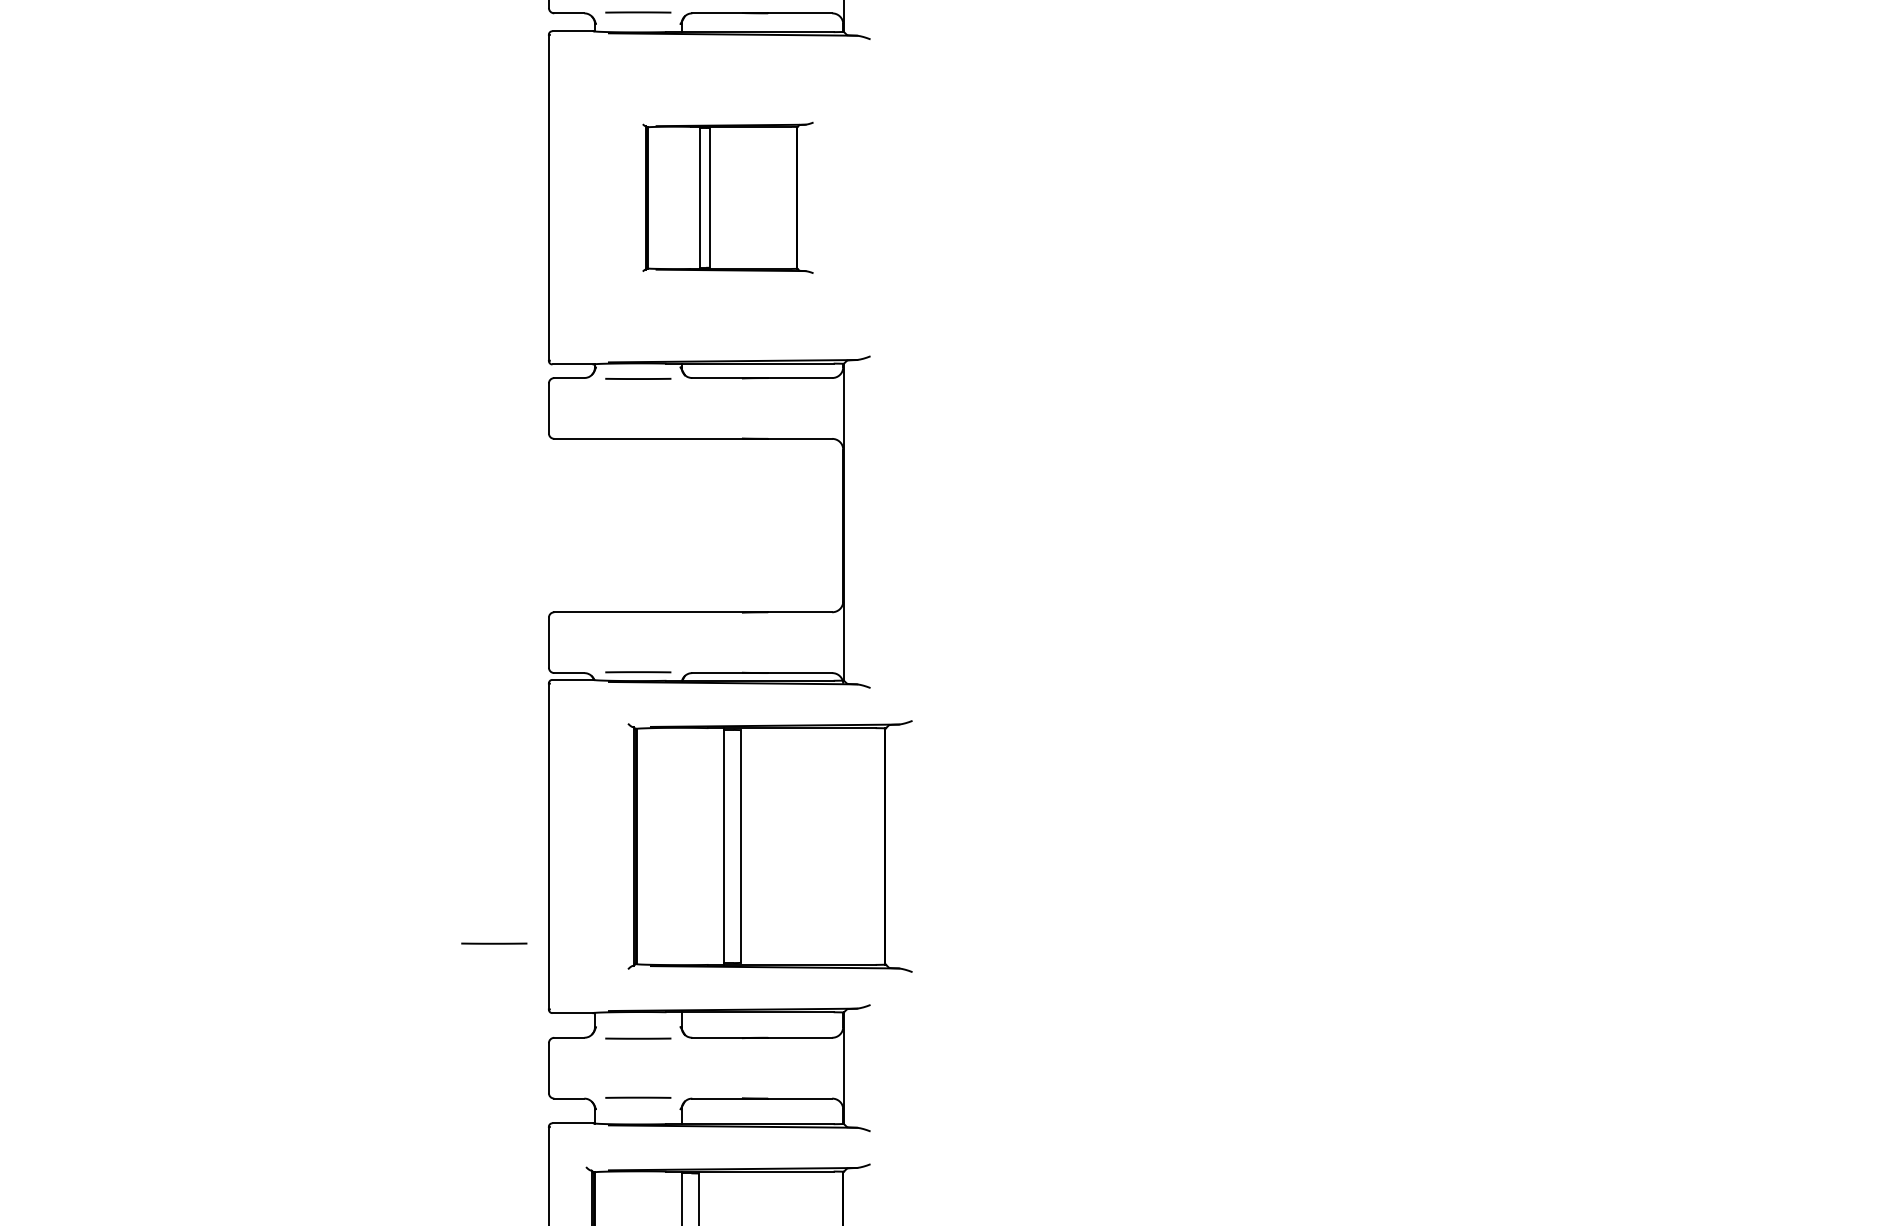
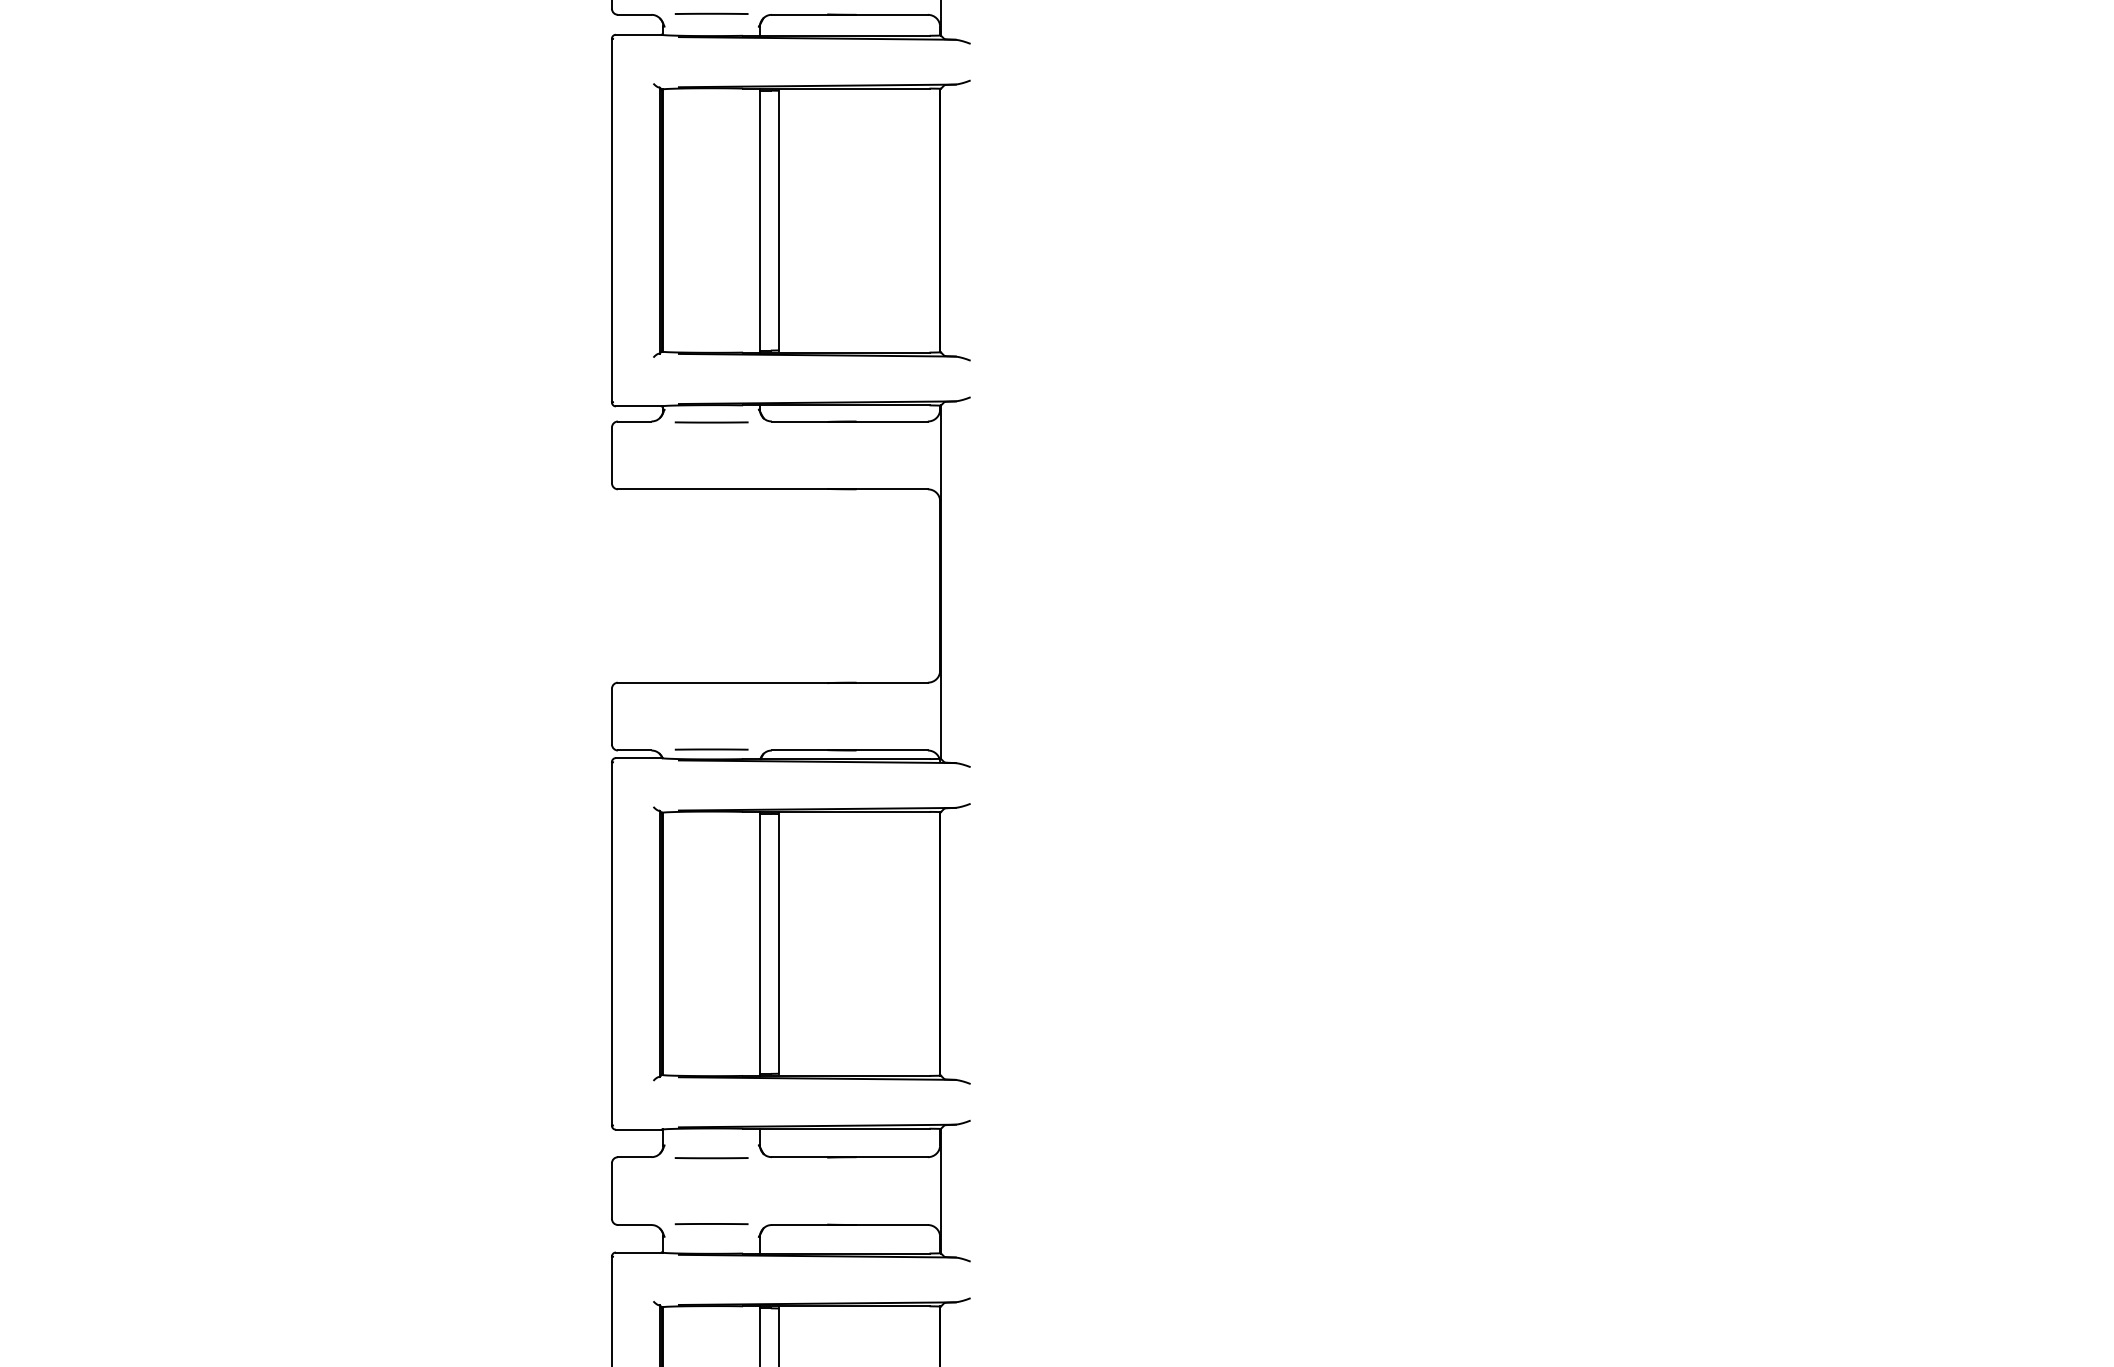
part: (727, 197) -> (811, 220), size x1.67
part: (769, 846) -> (811, 943), moved
line: (494, 943) -> (551, 1052), removed

